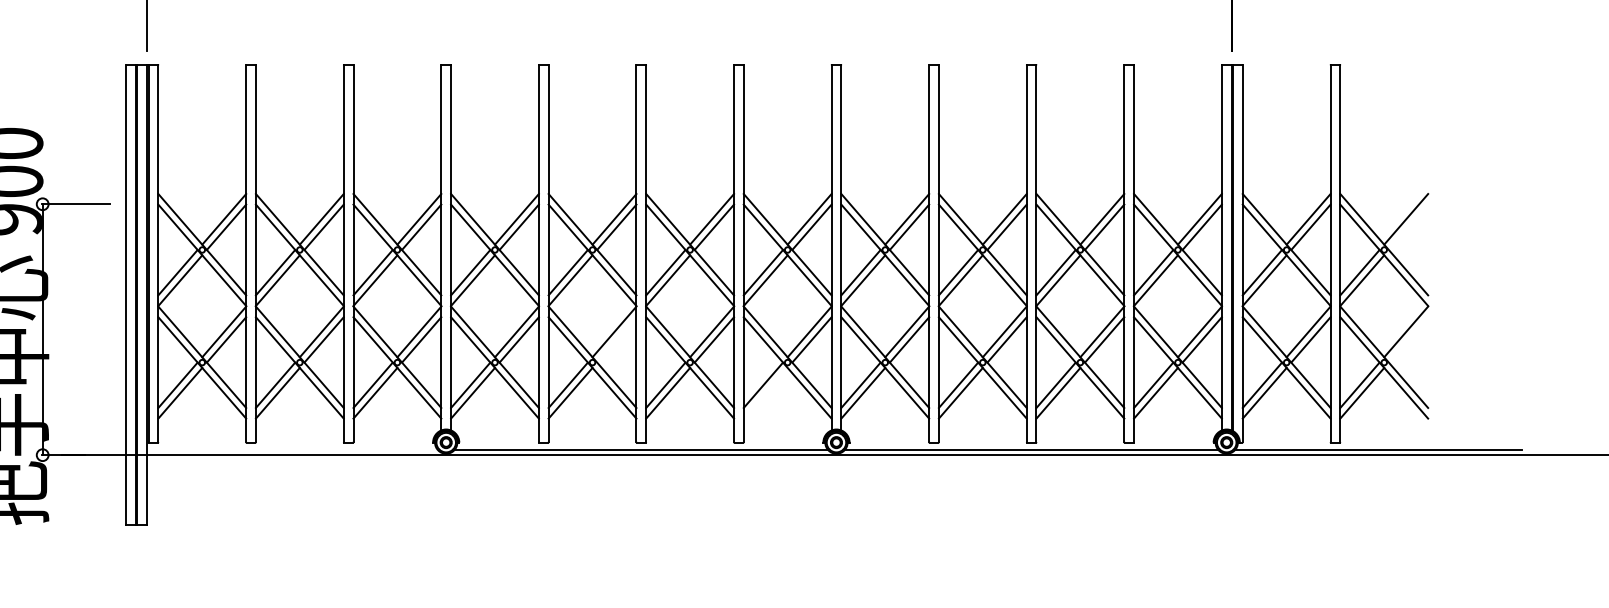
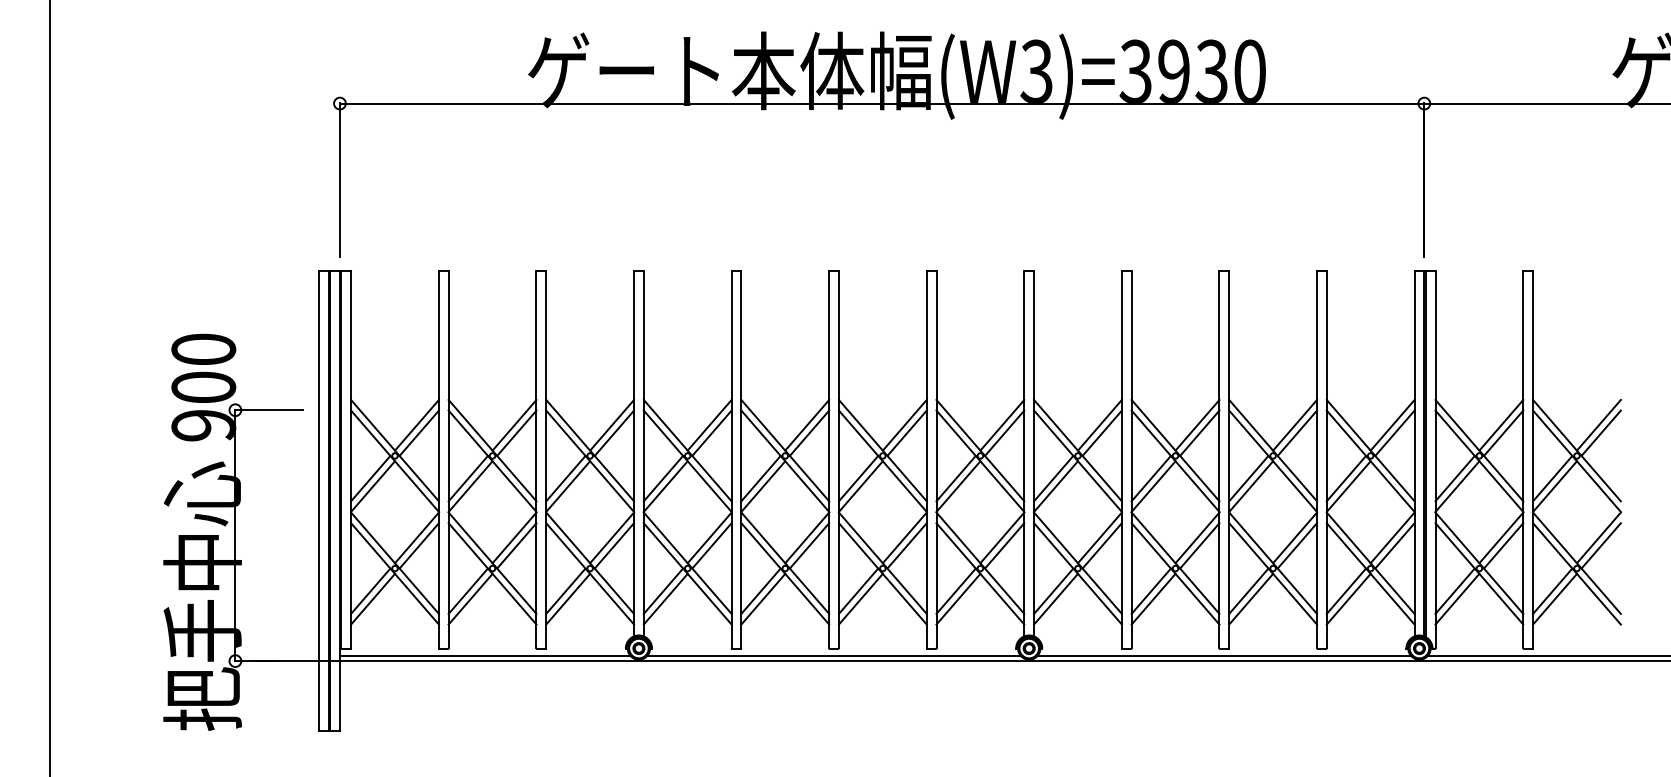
line: (1407, 226) -> (1600, 432), added
line: (616, 339) -> (809, 545), added
line: (1407, 339) -> (1600, 545), added
line: (765, 392) -> (958, 598), added
line: (291, 449) -> (484, 655), added

